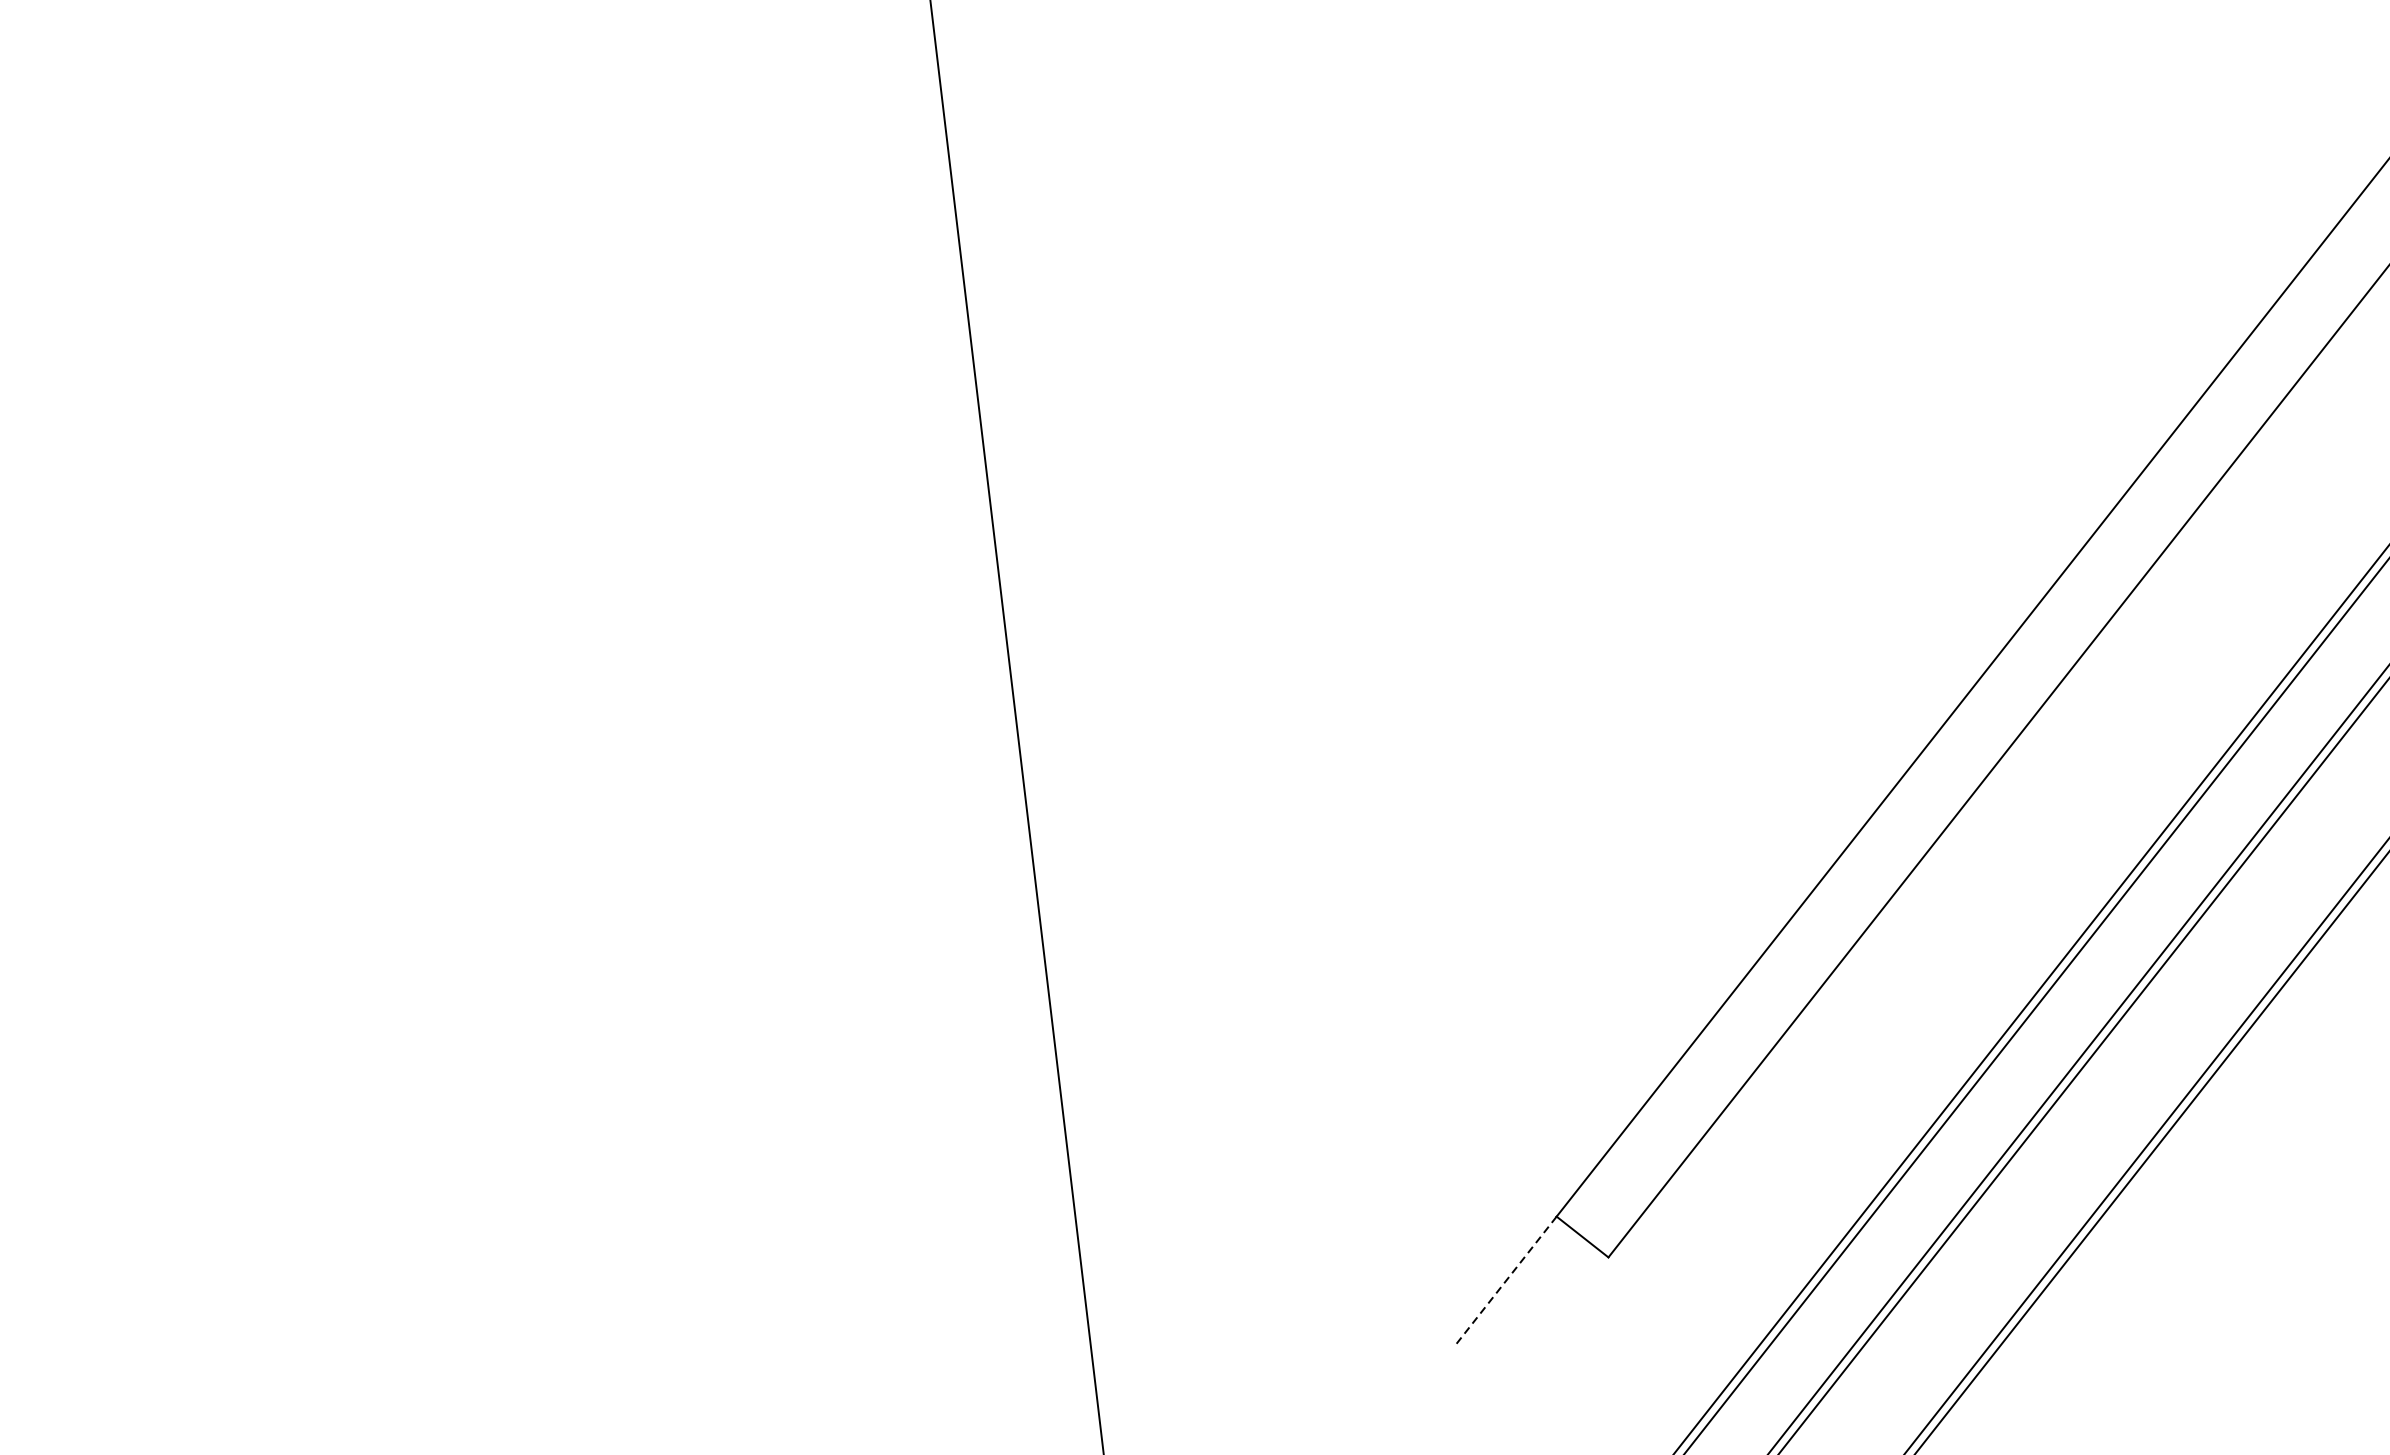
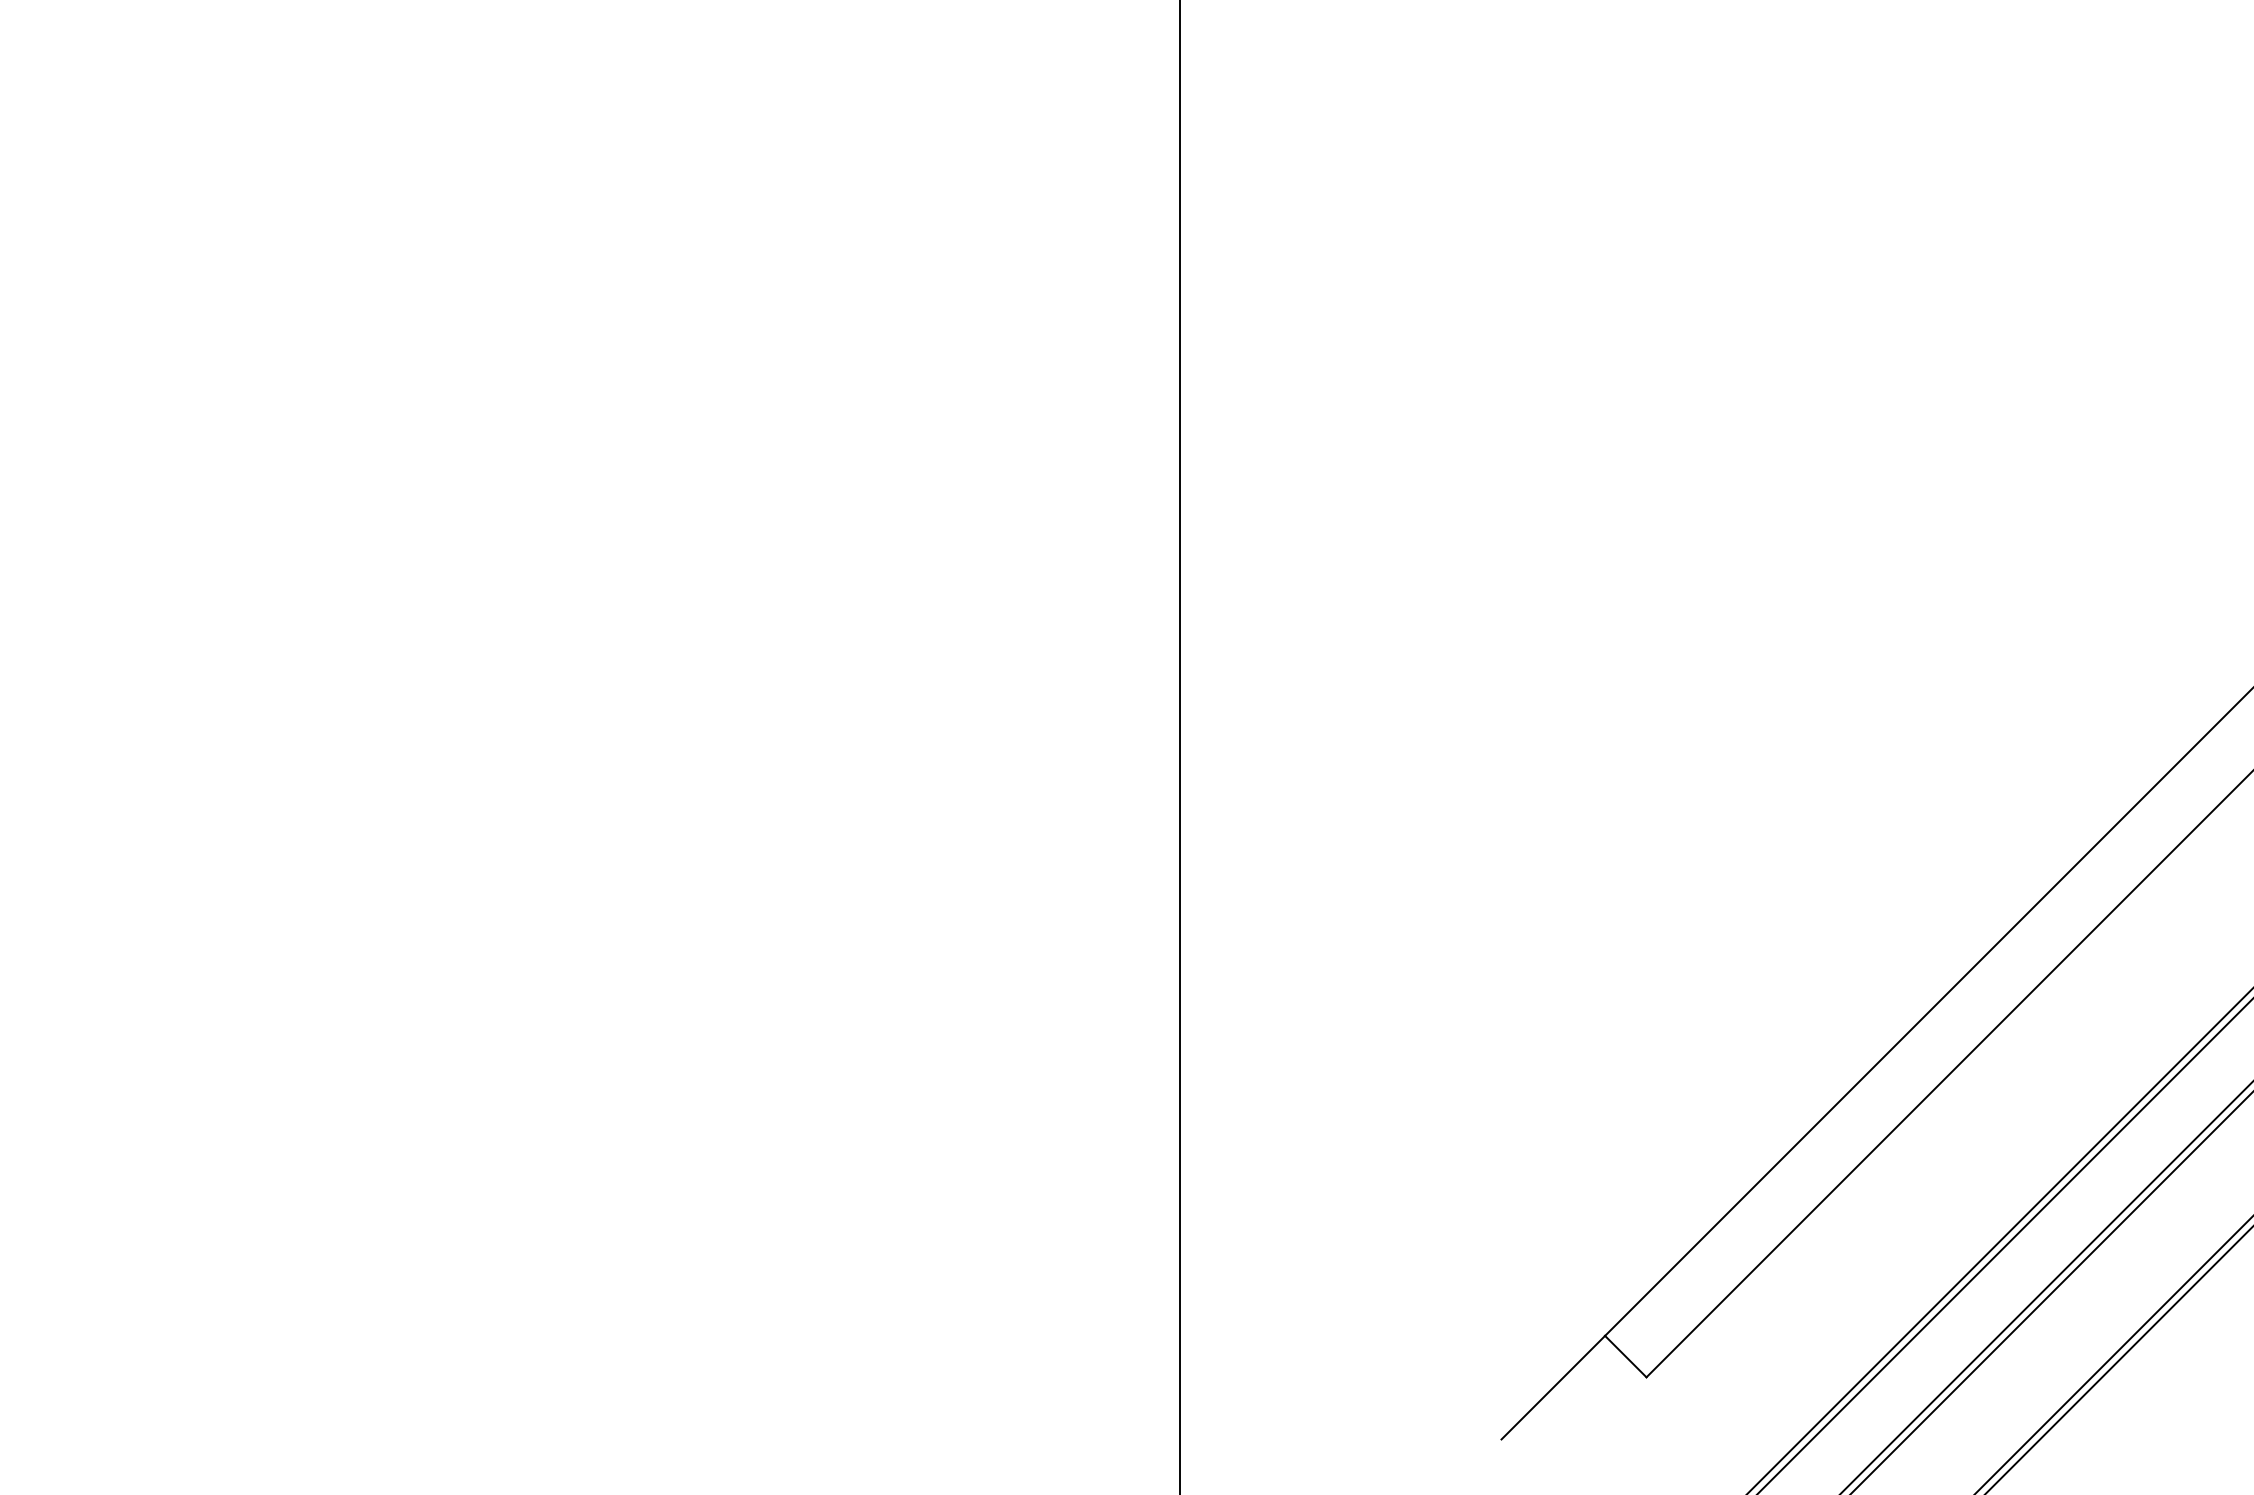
line: (1504, 1282) -> (1552, 1388), dashed -> solid

